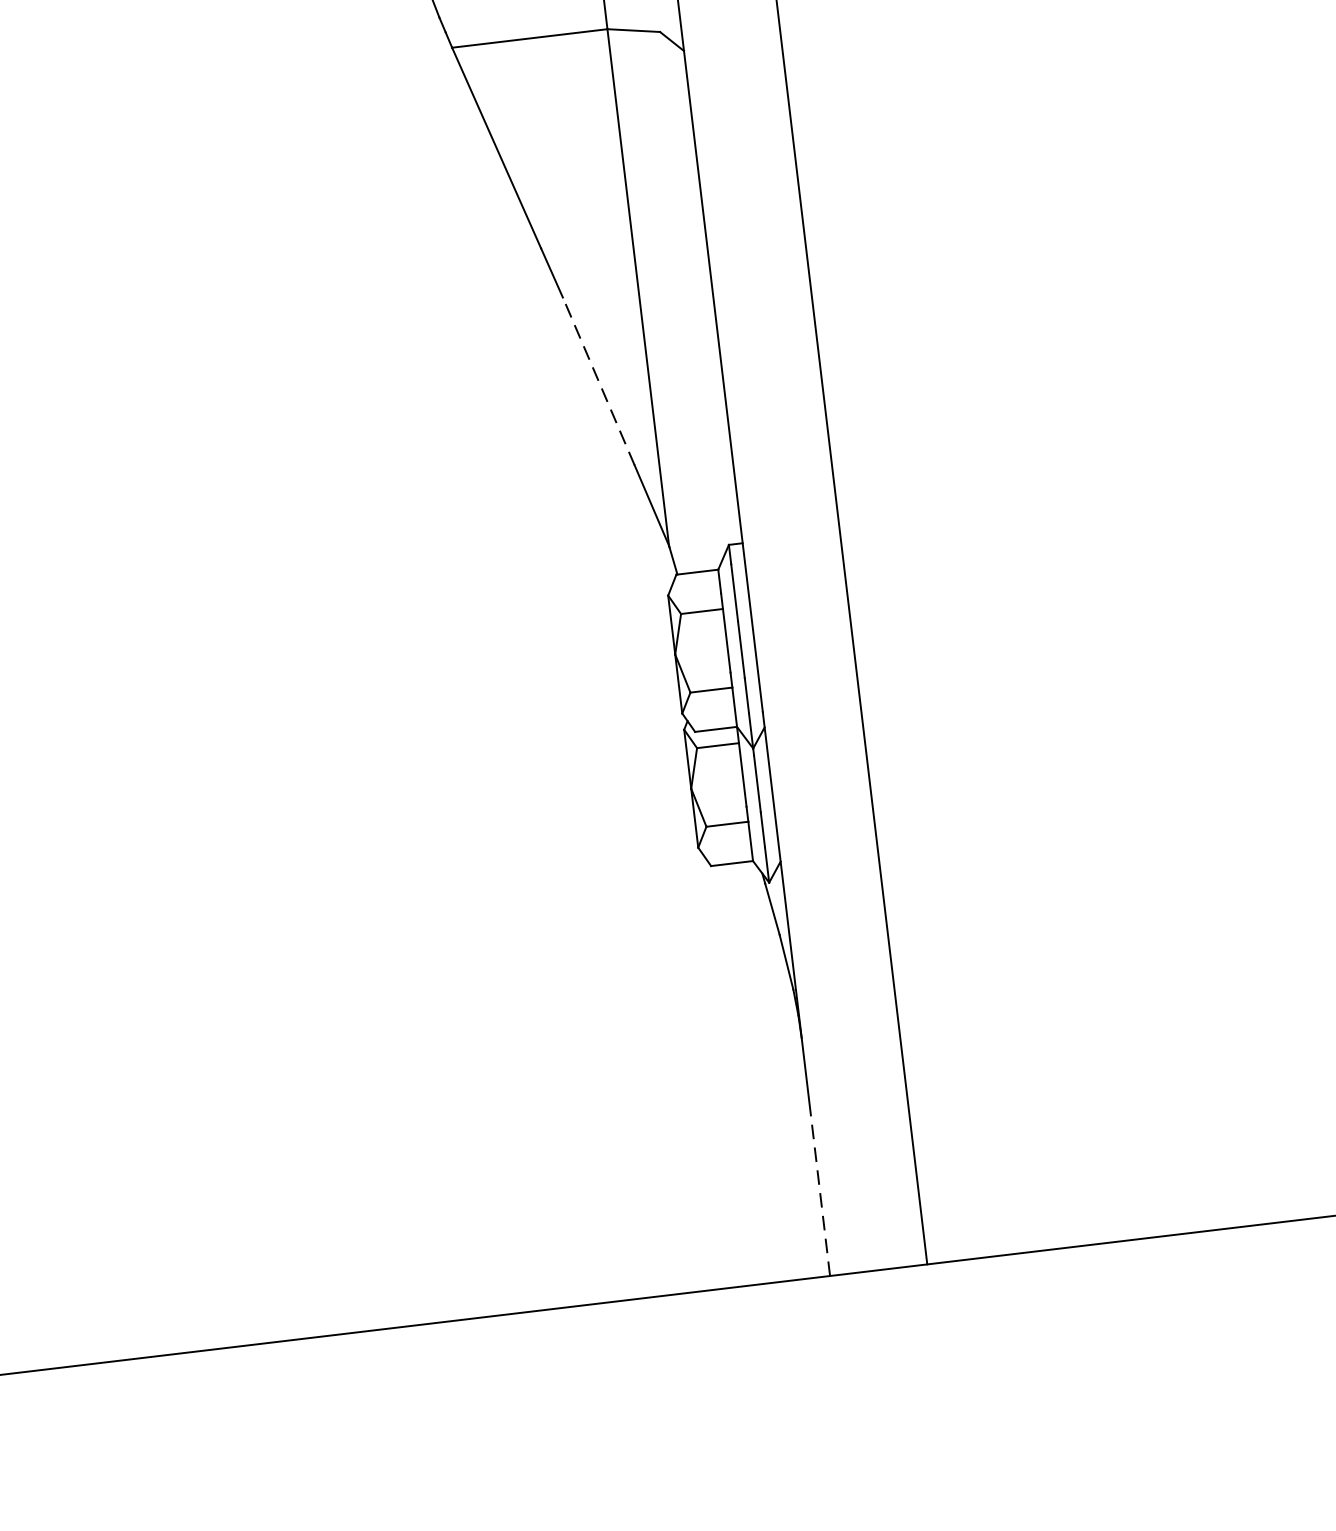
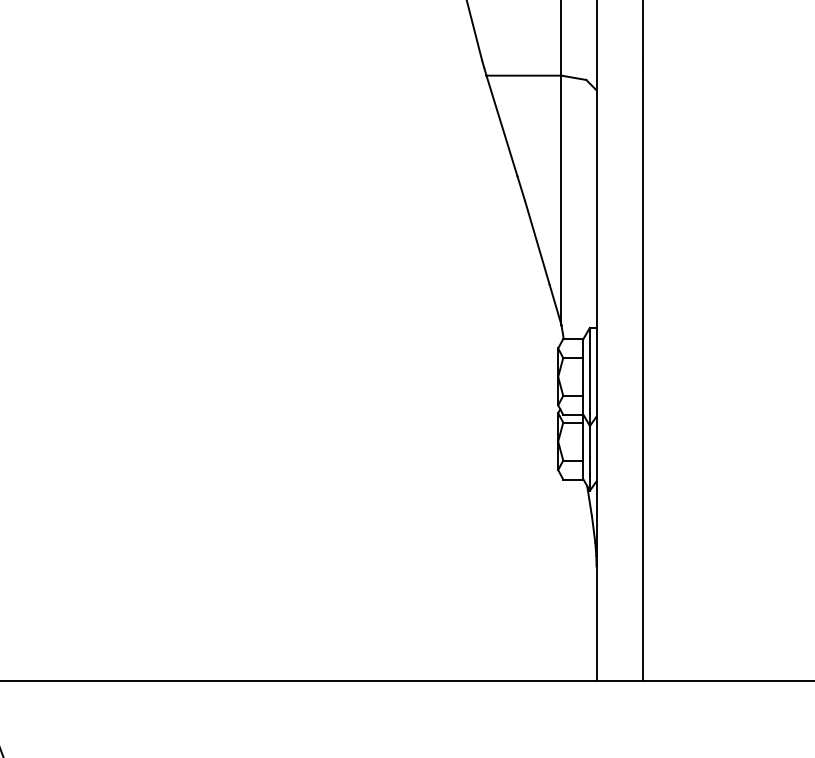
line: (599, 380) -> (537, 242), dashed -> solid
line: (819, 1187) -> (596, 638), dashed -> solid

